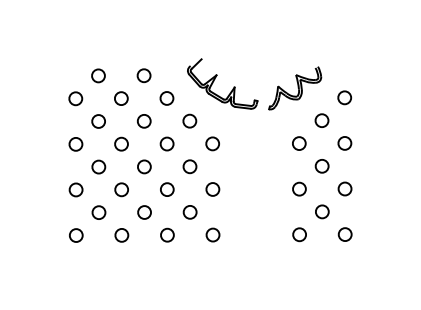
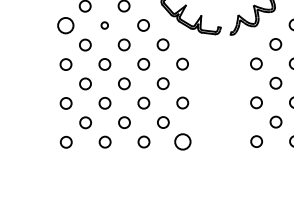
circle: (75, 98) -> (65, 25), size x1.4
circle: (121, 98) -> (104, 25), size x0.6
circle: (212, 234) -> (182, 141), size x1.4

